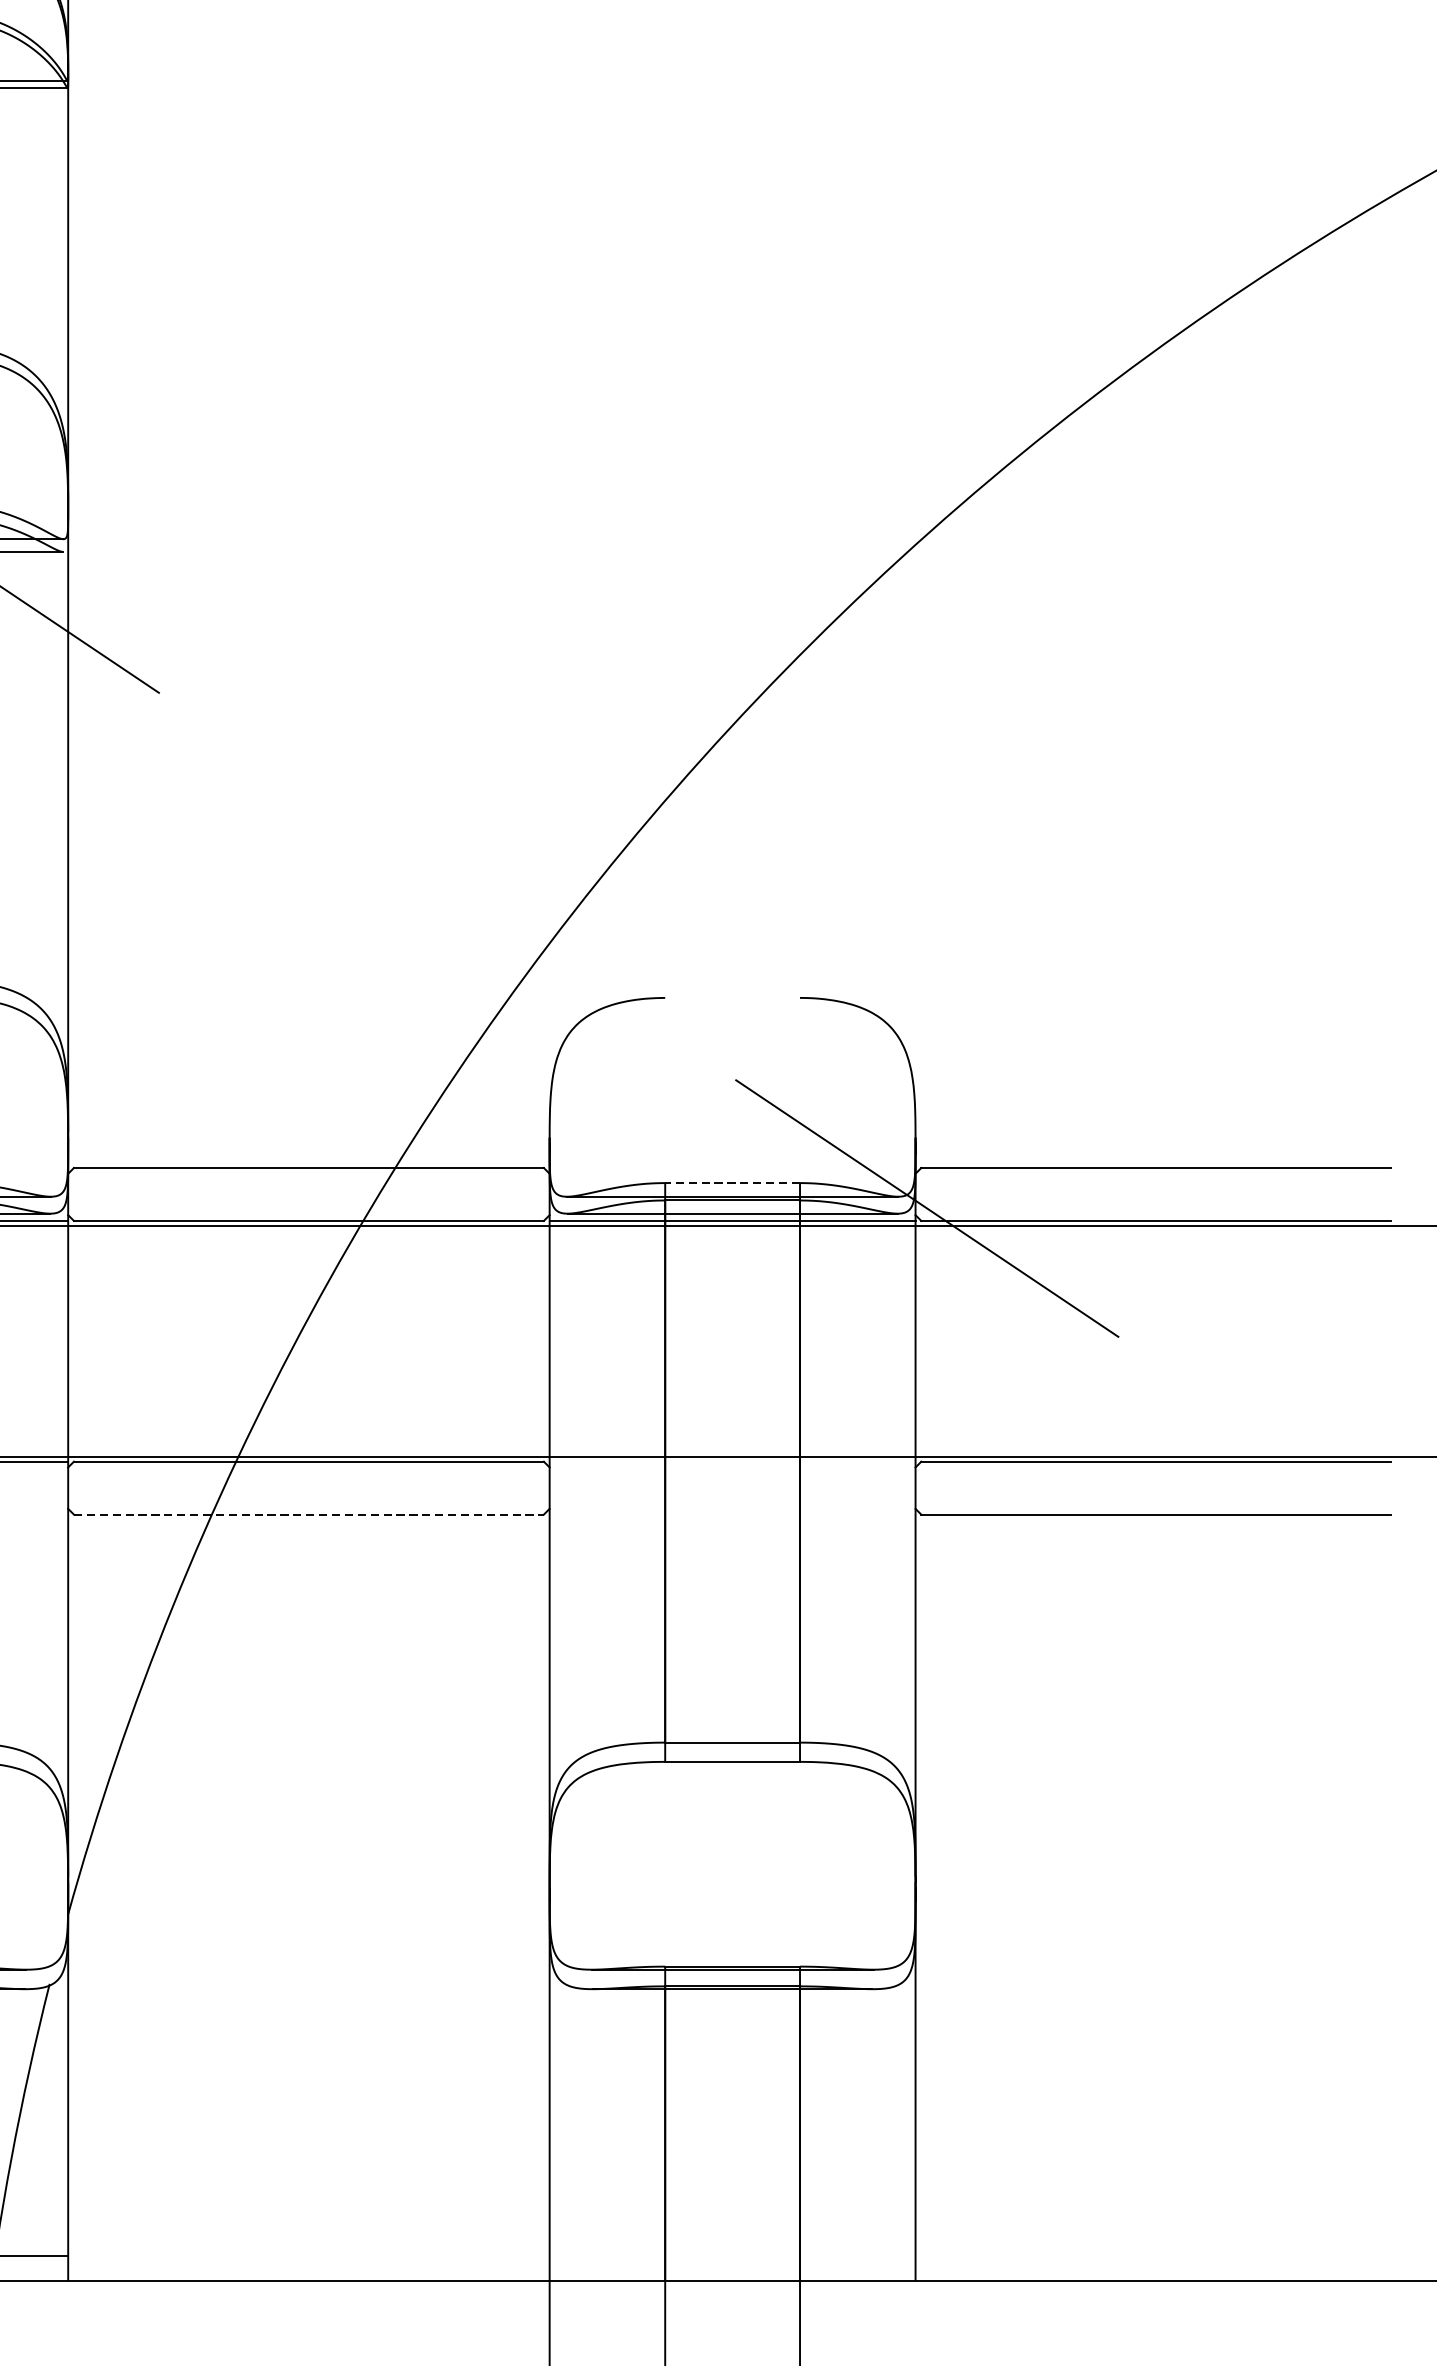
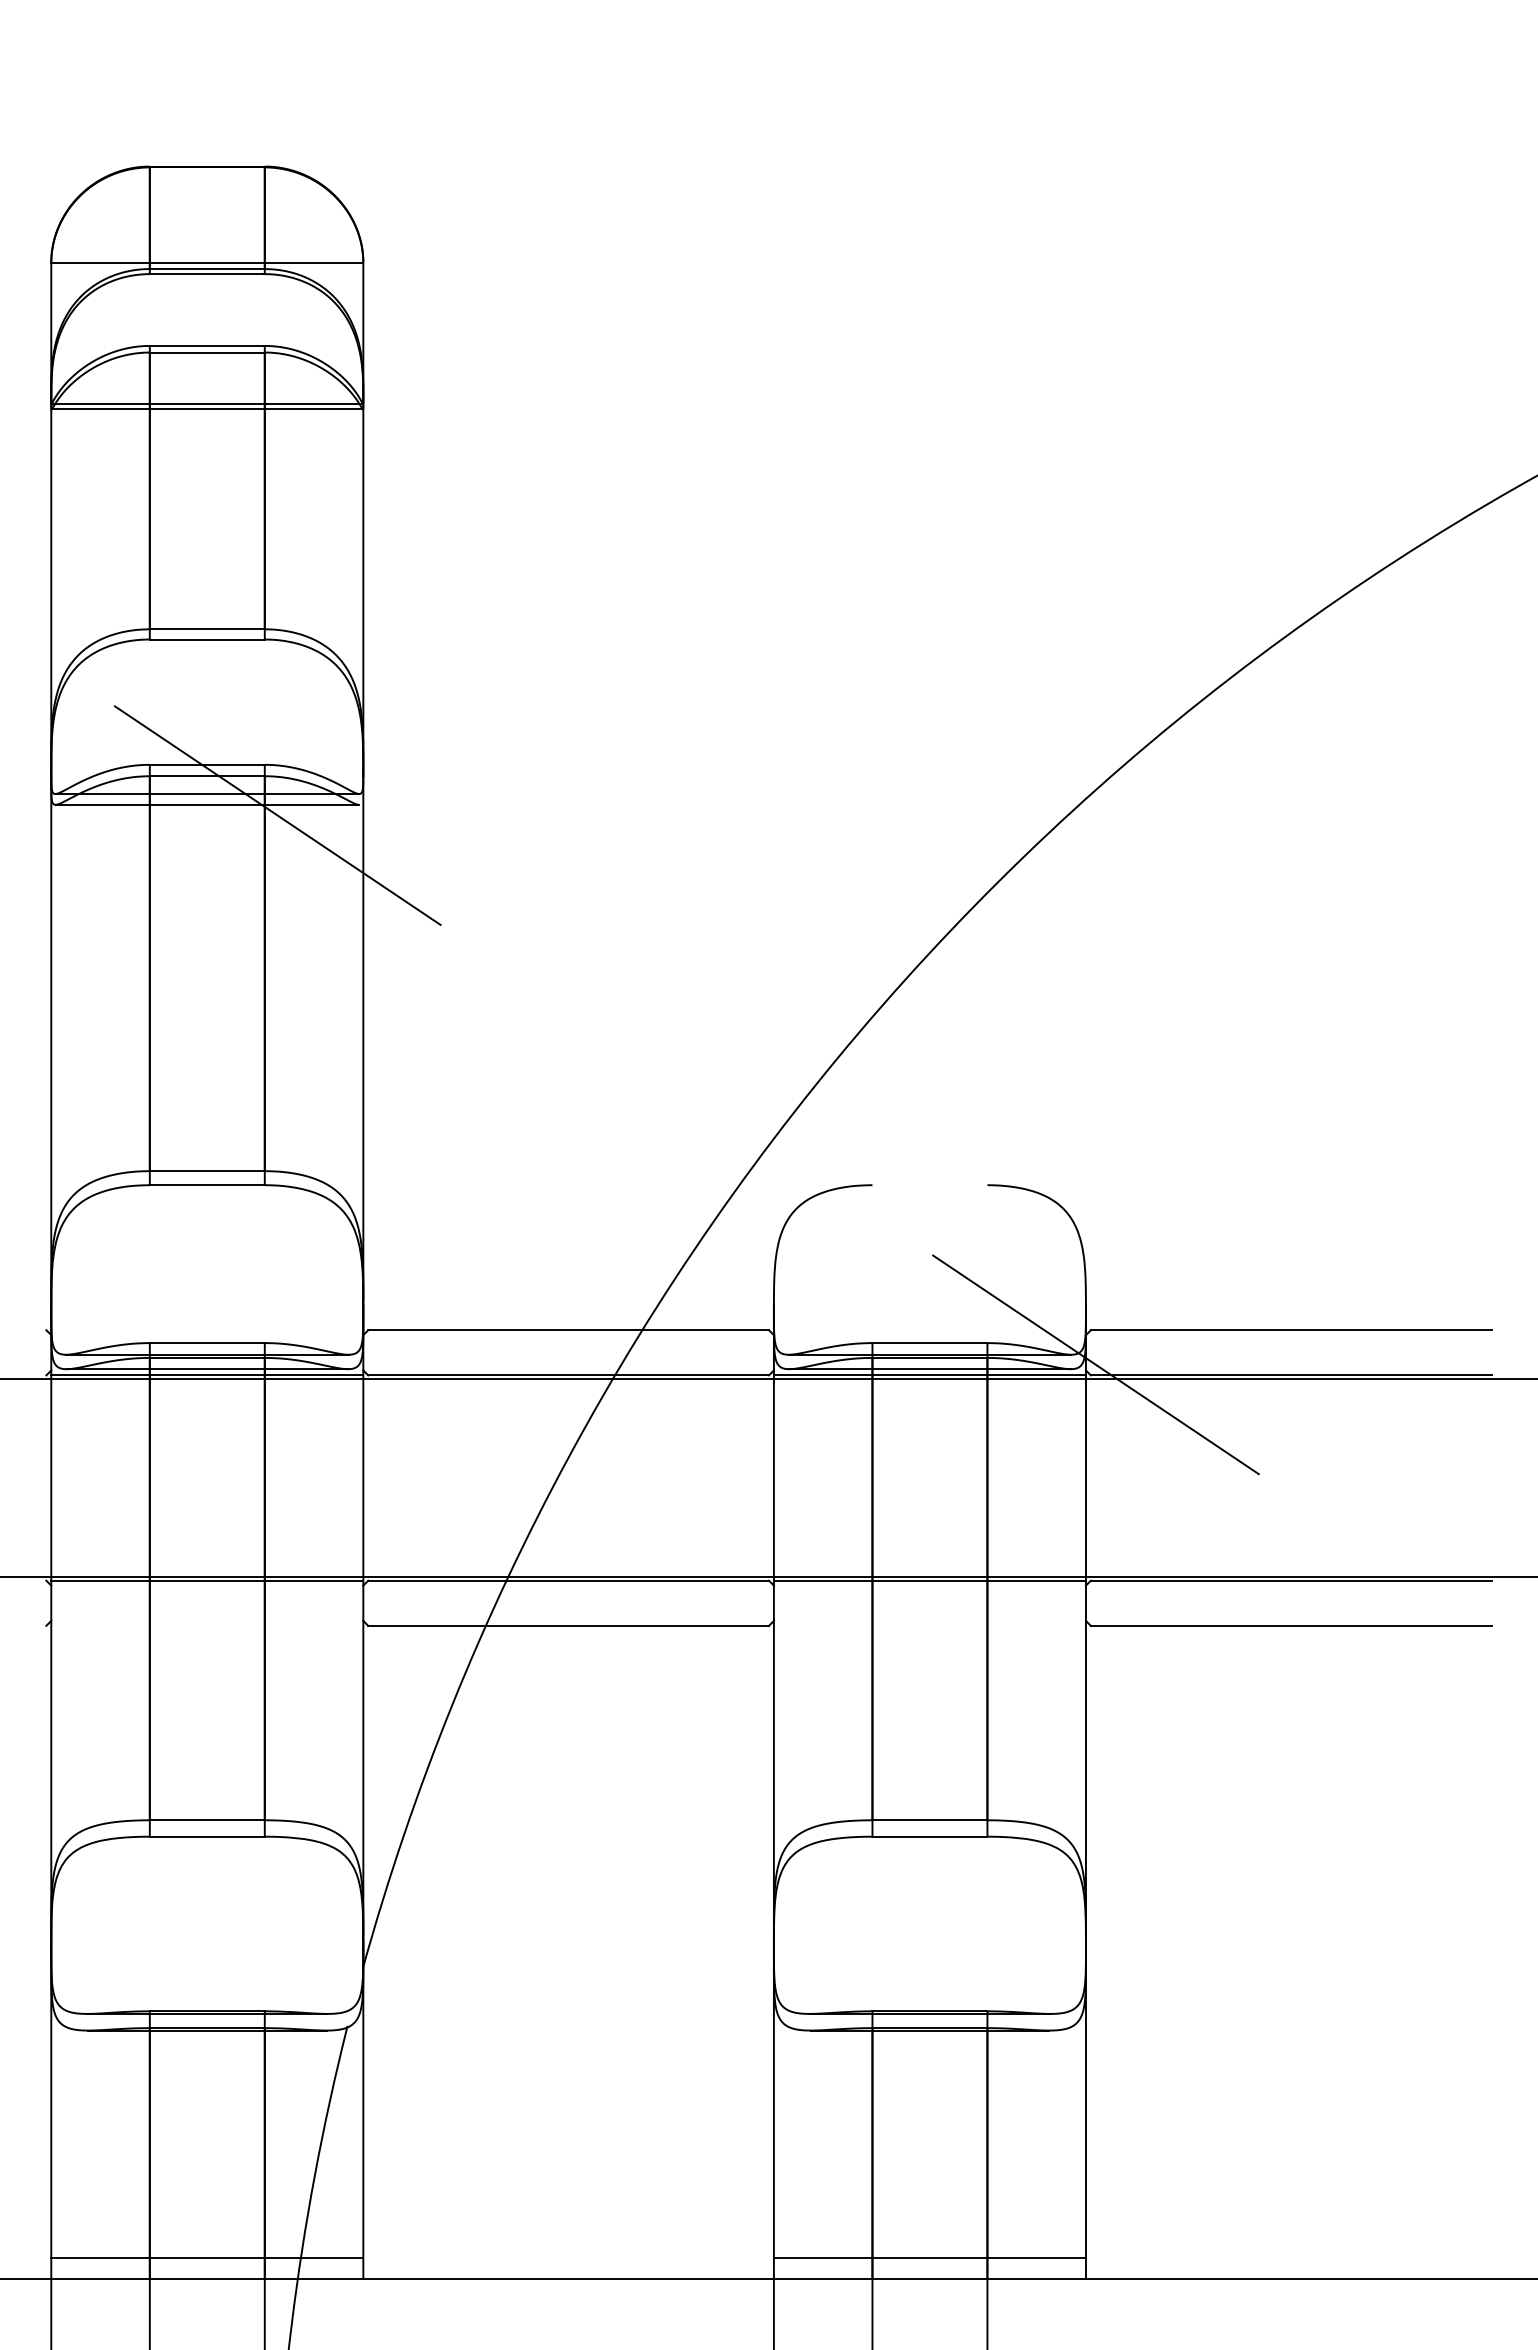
line: (732, 1183) -> (929, 1343), dashed -> solid
line: (732, 1461) -> (929, 1580), added
line: (309, 1514) -> (569, 1625), dashed -> solid
line: (732, 2256) -> (929, 2258), added

